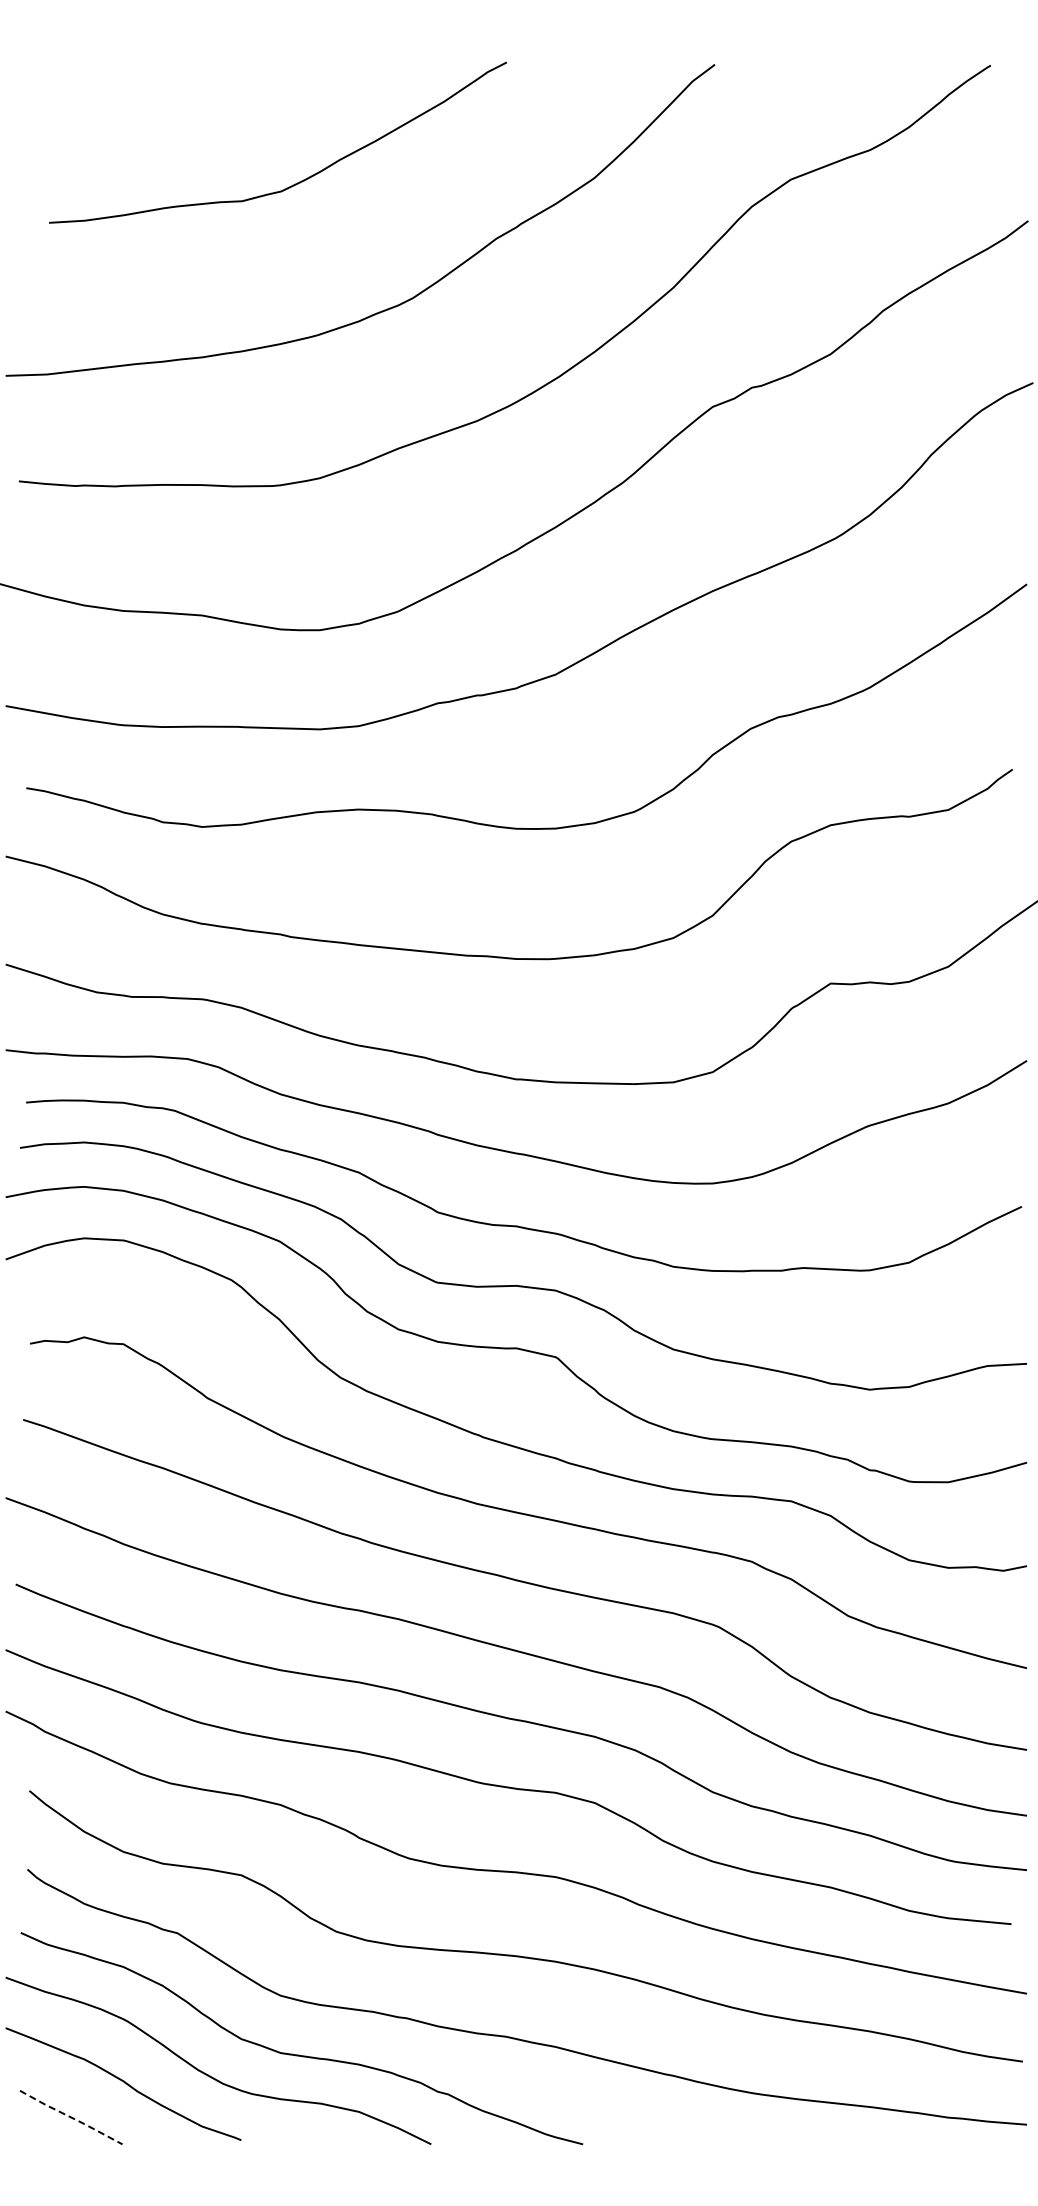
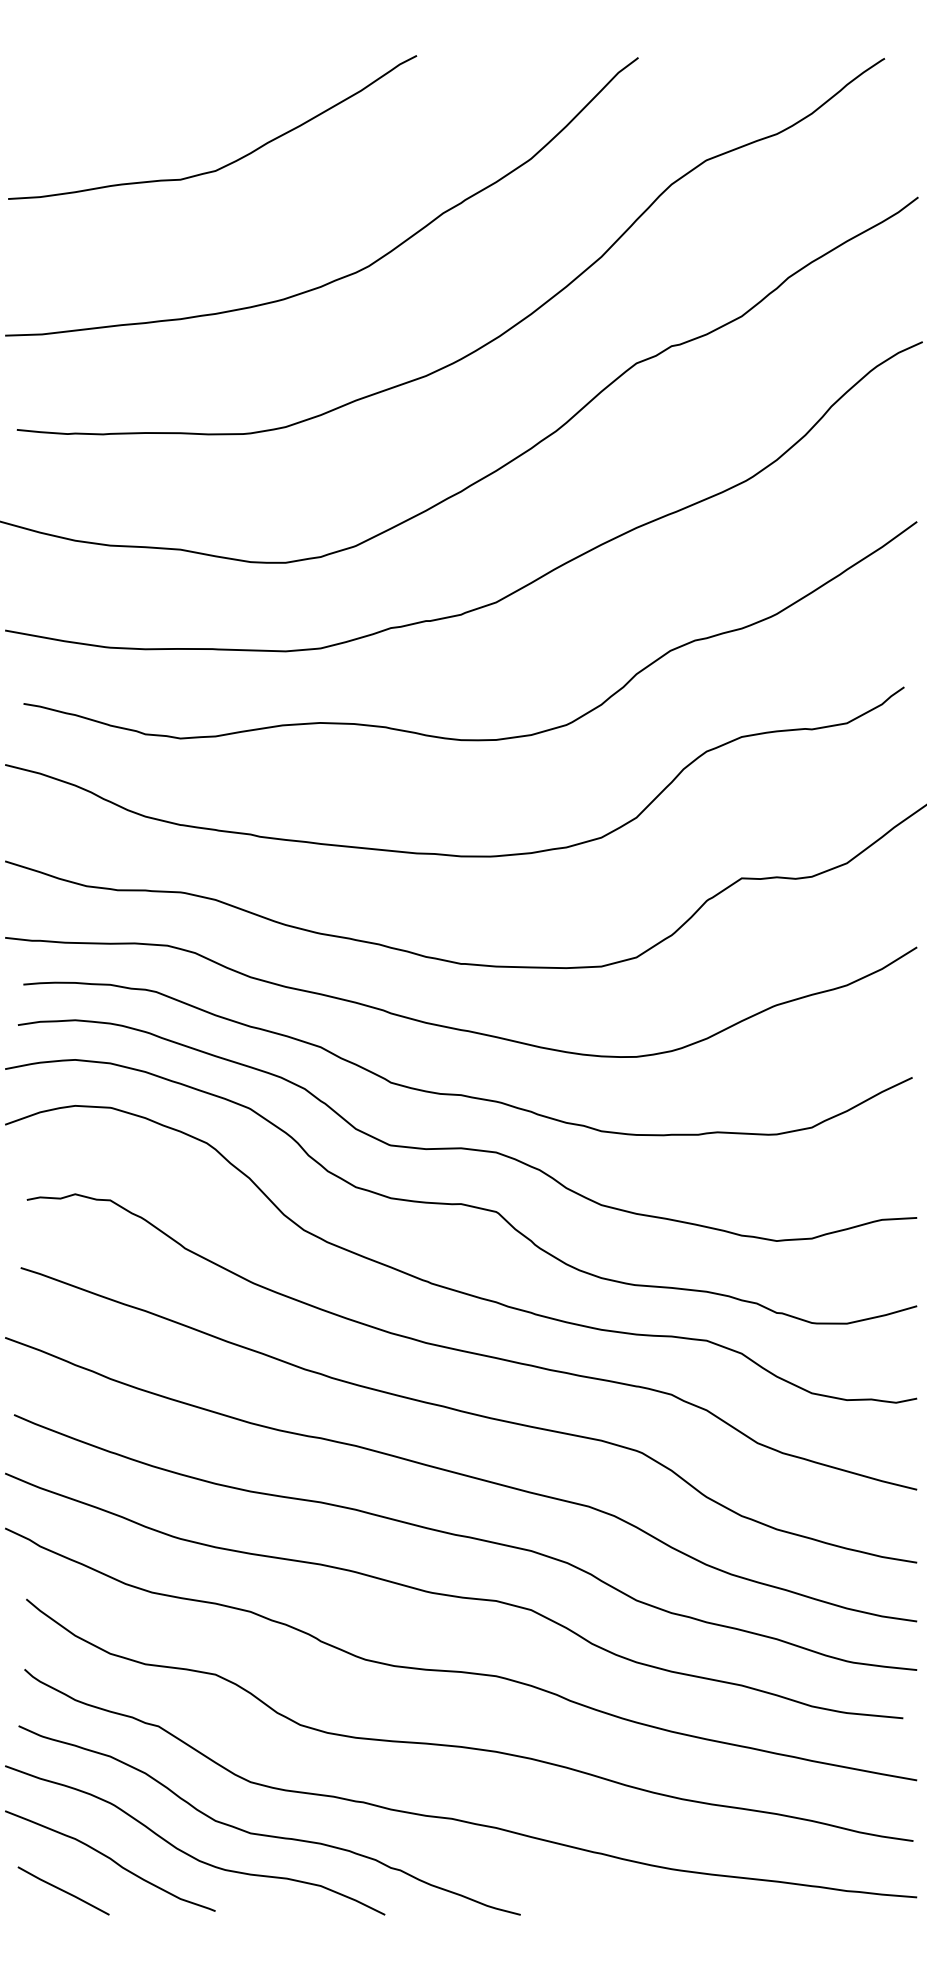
curve: (297, 182) -> (229, 162), moved
line: (71, 2117) -> (63, 1890), dashed -> solid

